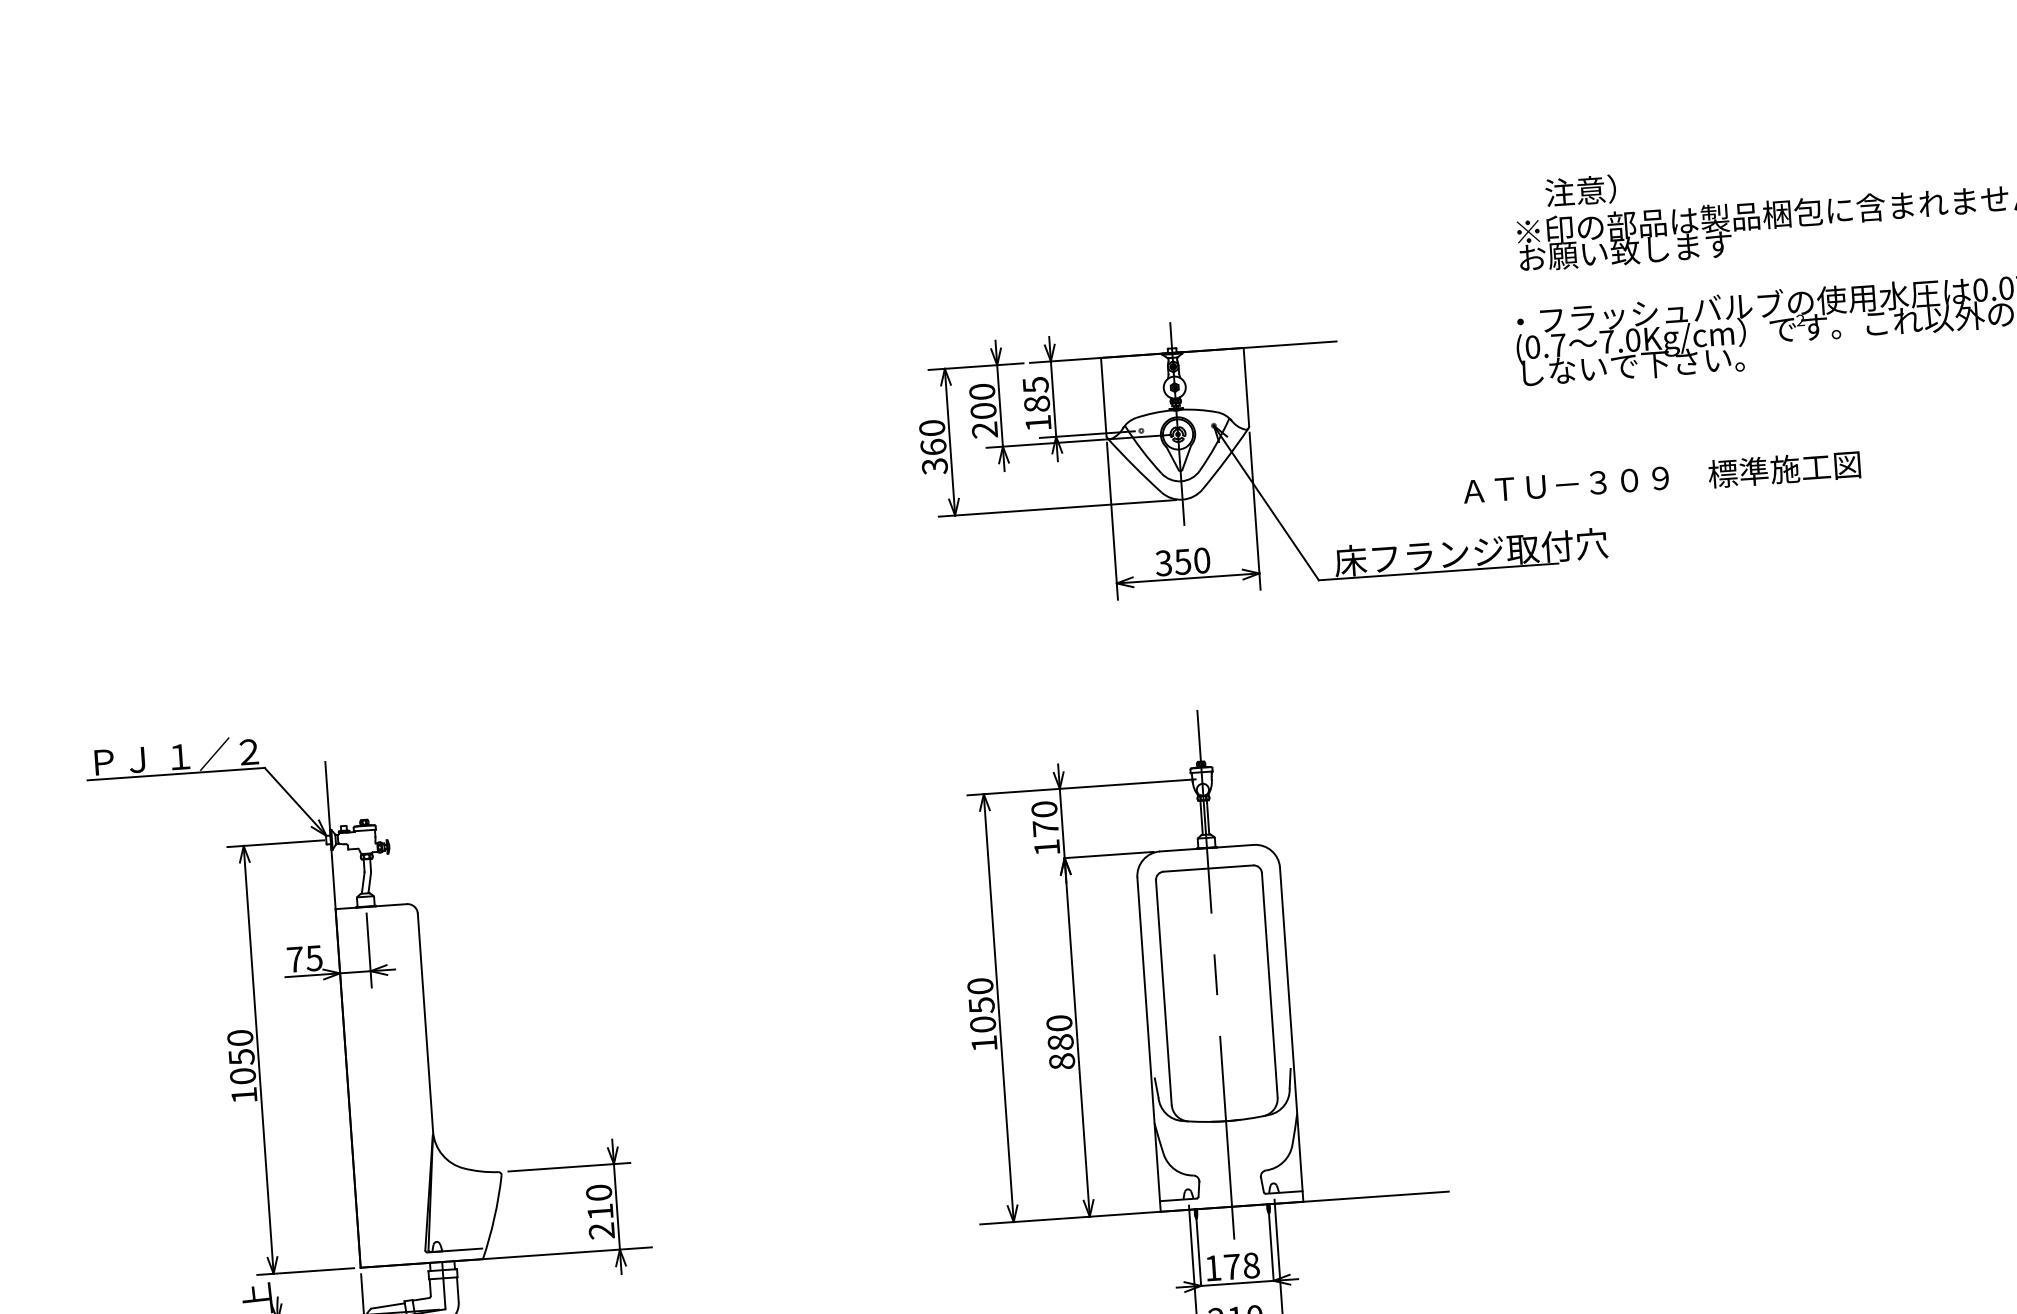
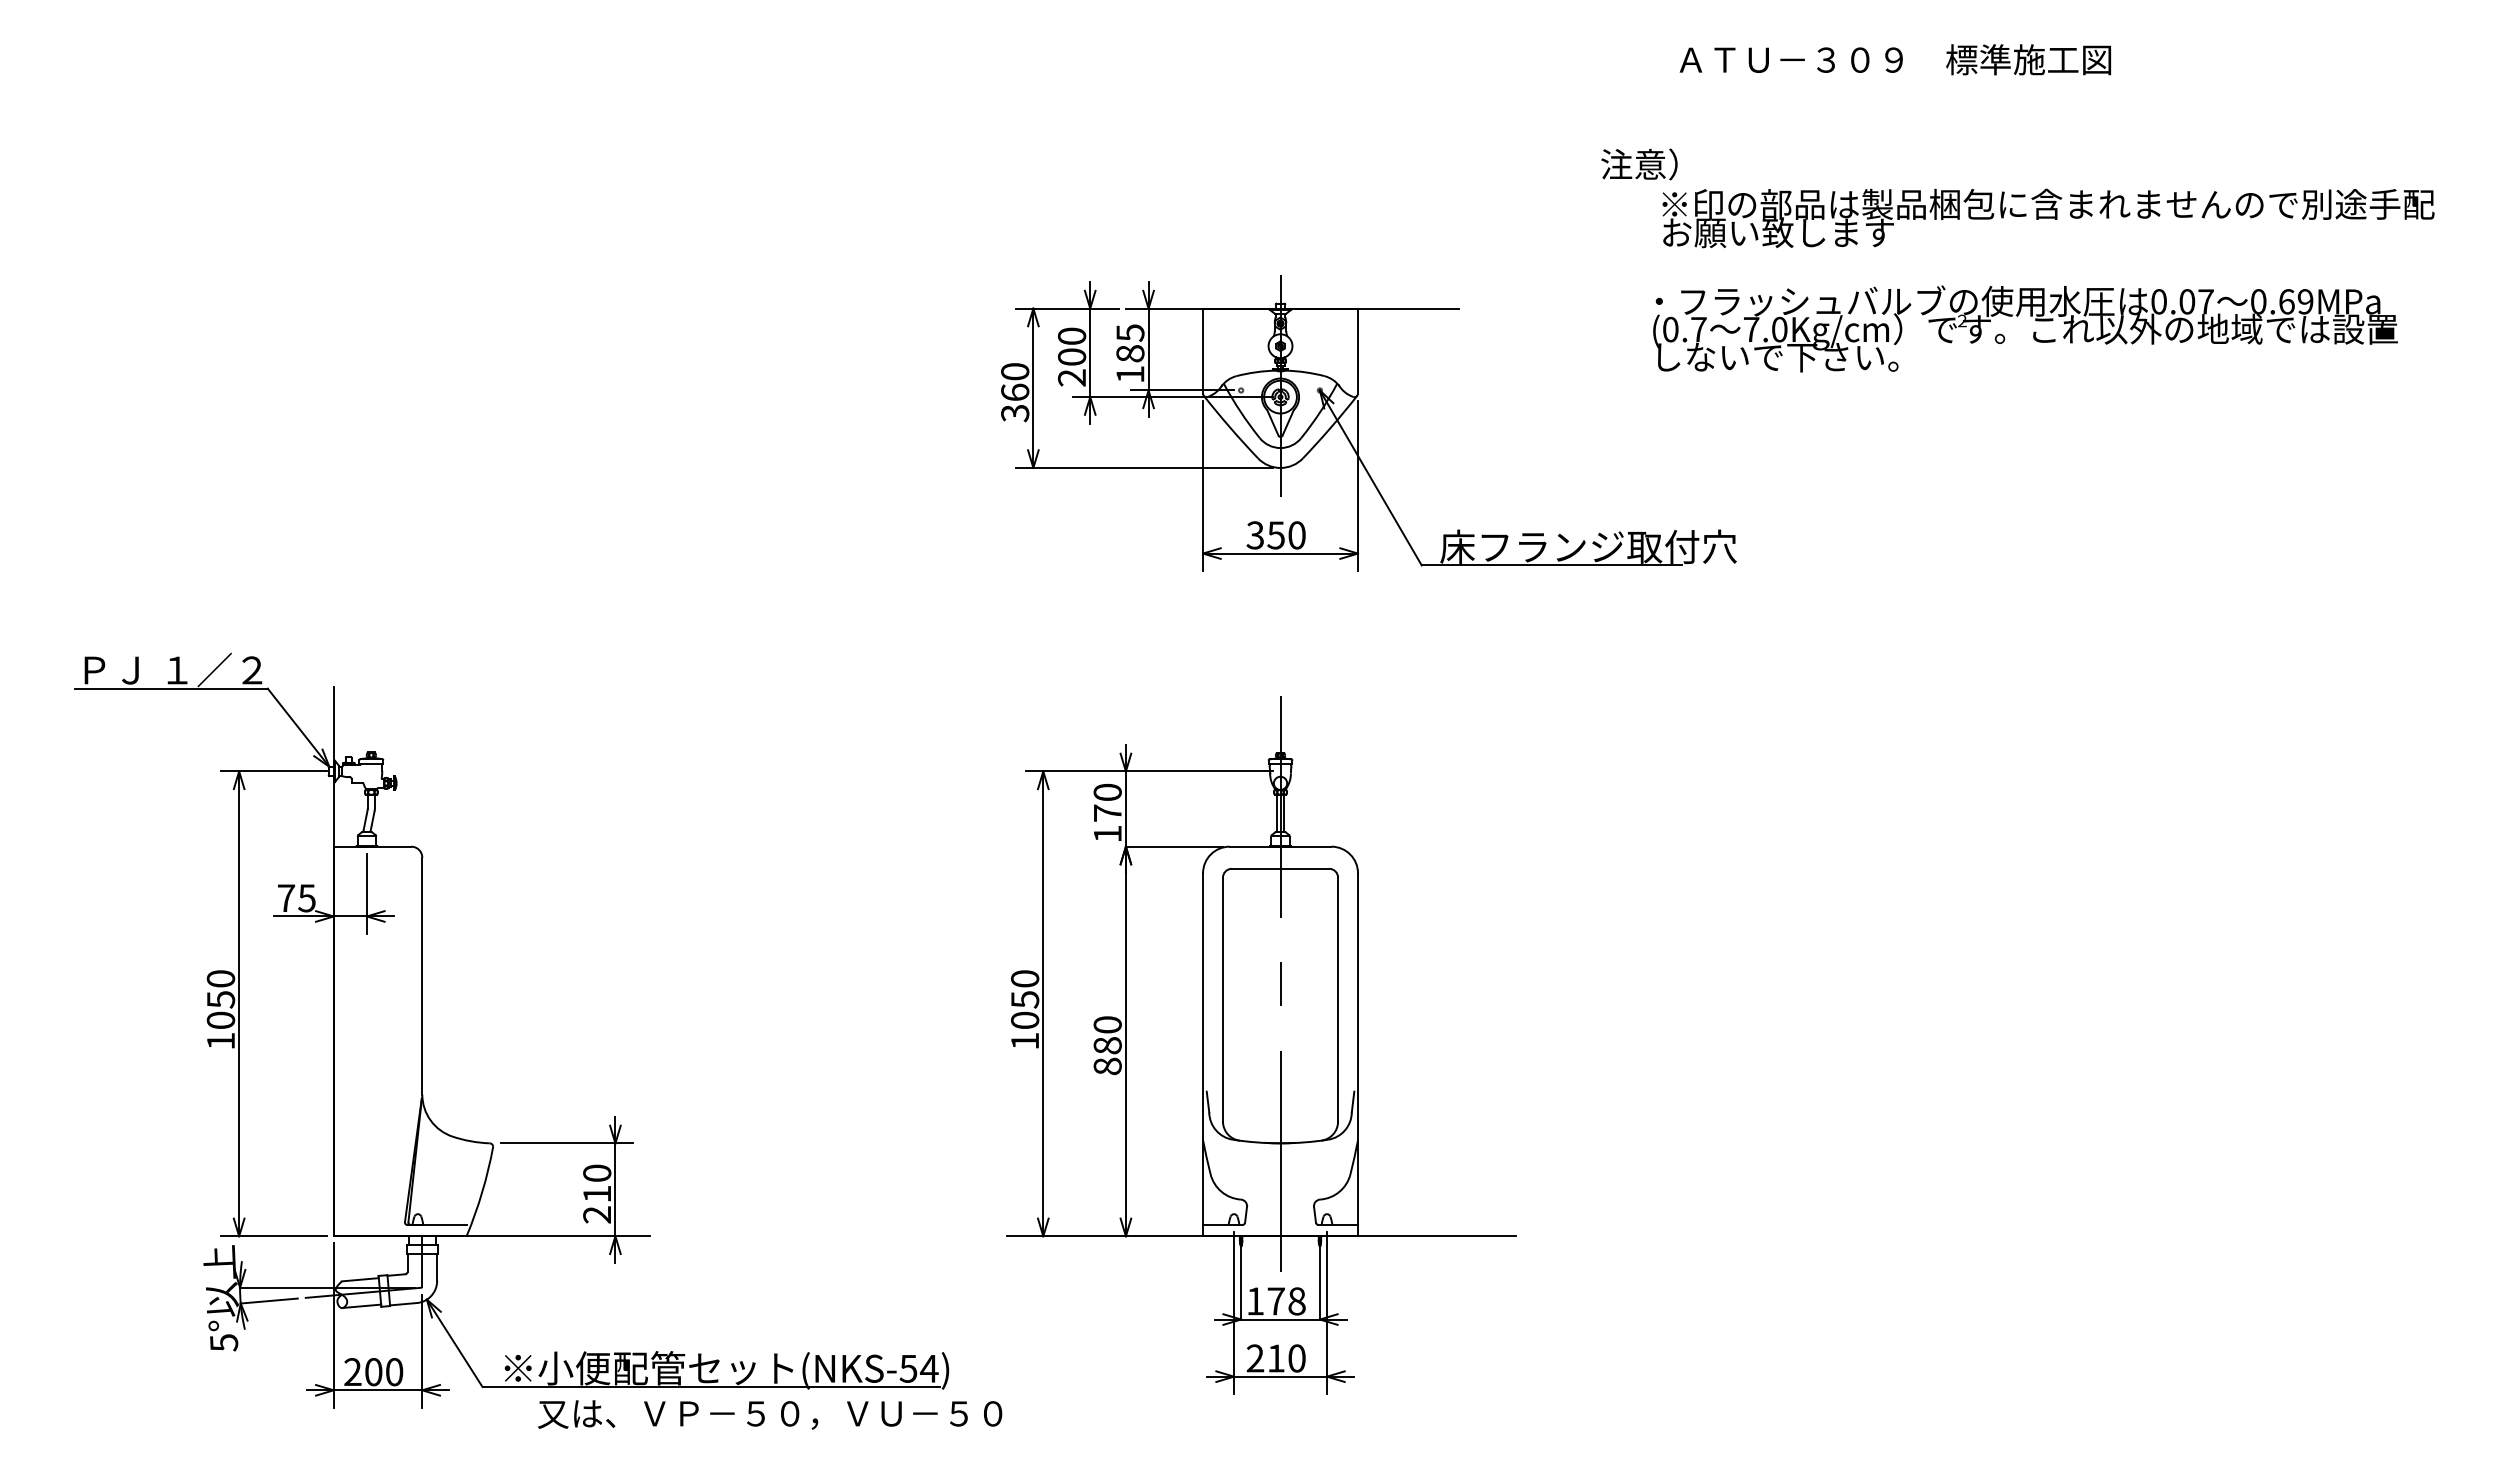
text: (1580, 191) -> (1639, 164), moved
text: (1661, 477) -> (1894, 59), moved

